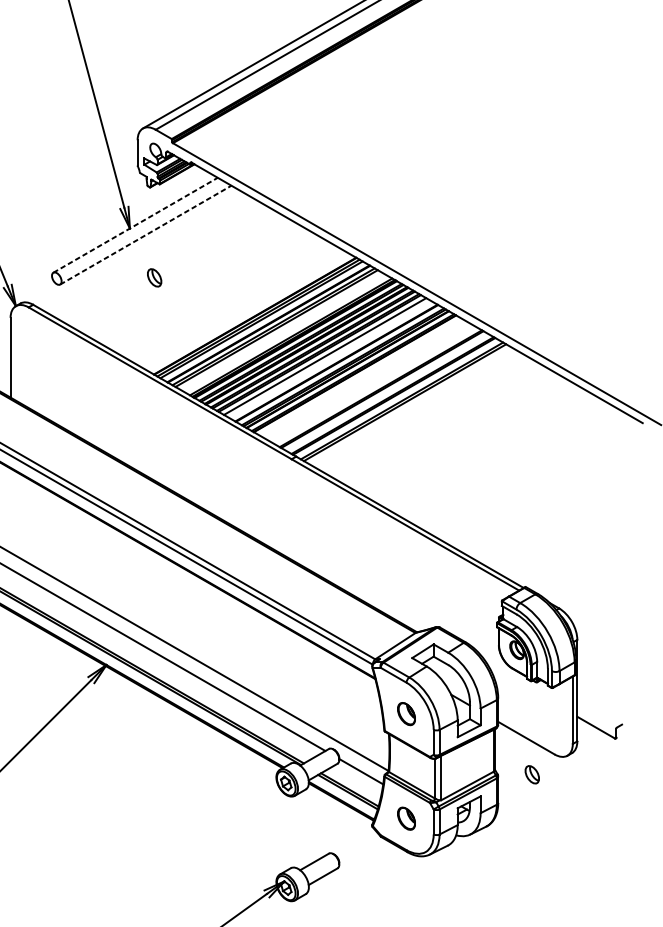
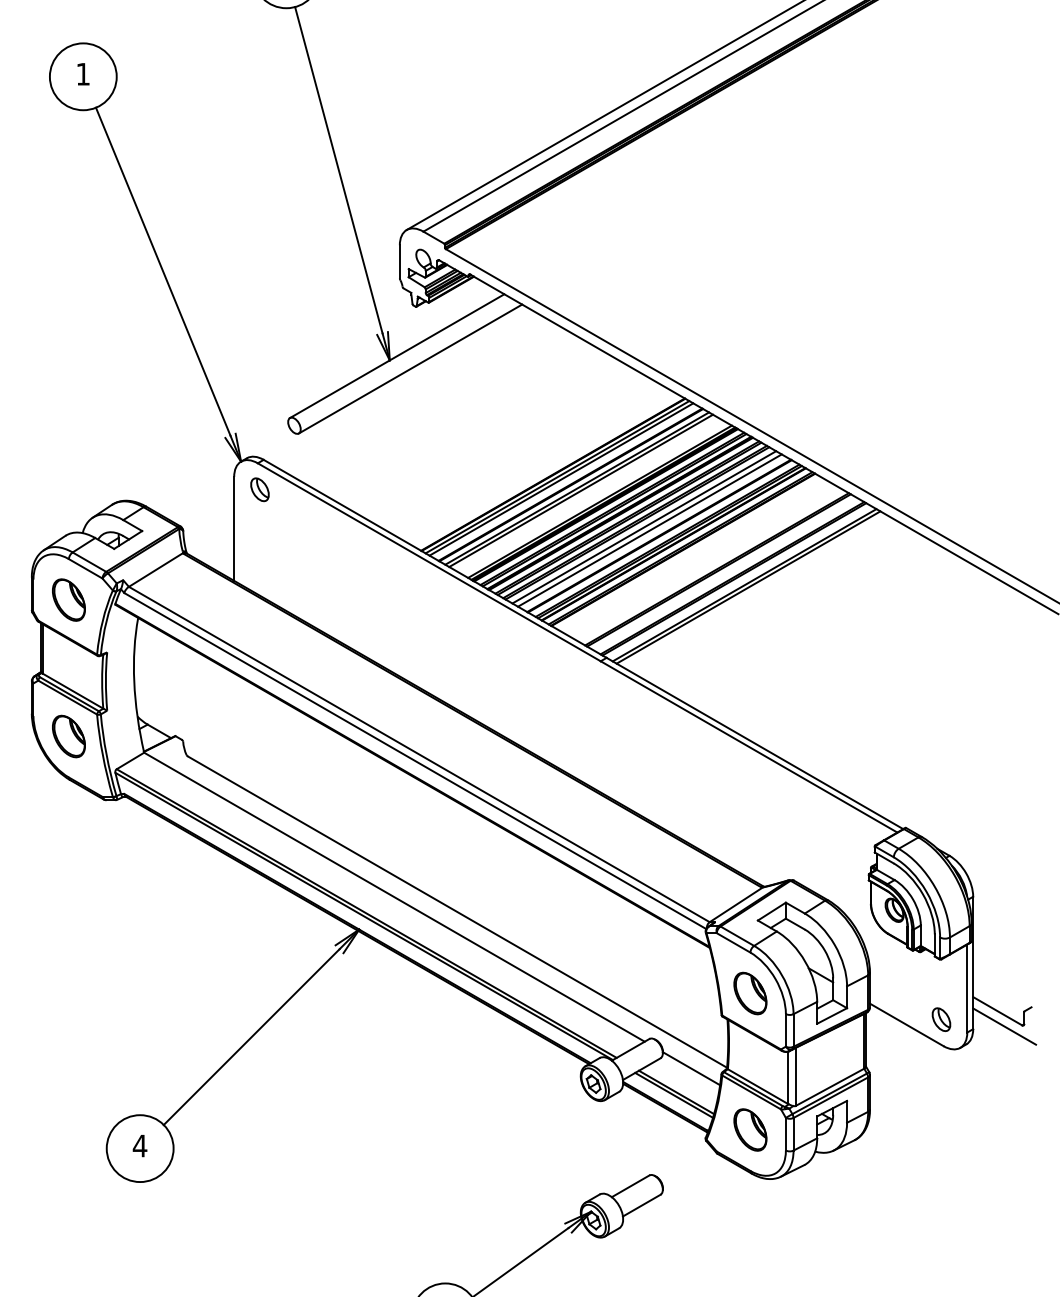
line: (135, 225) -> (397, 356), dashed -> solid
line: (145, 235) -> (410, 369), dashed -> solid
part: (154, 277) -> (259, 489), moved
line: (329, 358) -> (649, 530), added
part: (406, 714) -> (750, 993), size x1.43
line: (601, 739) -> (1004, 1026), added
part: (532, 774) -> (941, 1019), moved
part: (406, 818) -> (750, 1129), size x1.43

